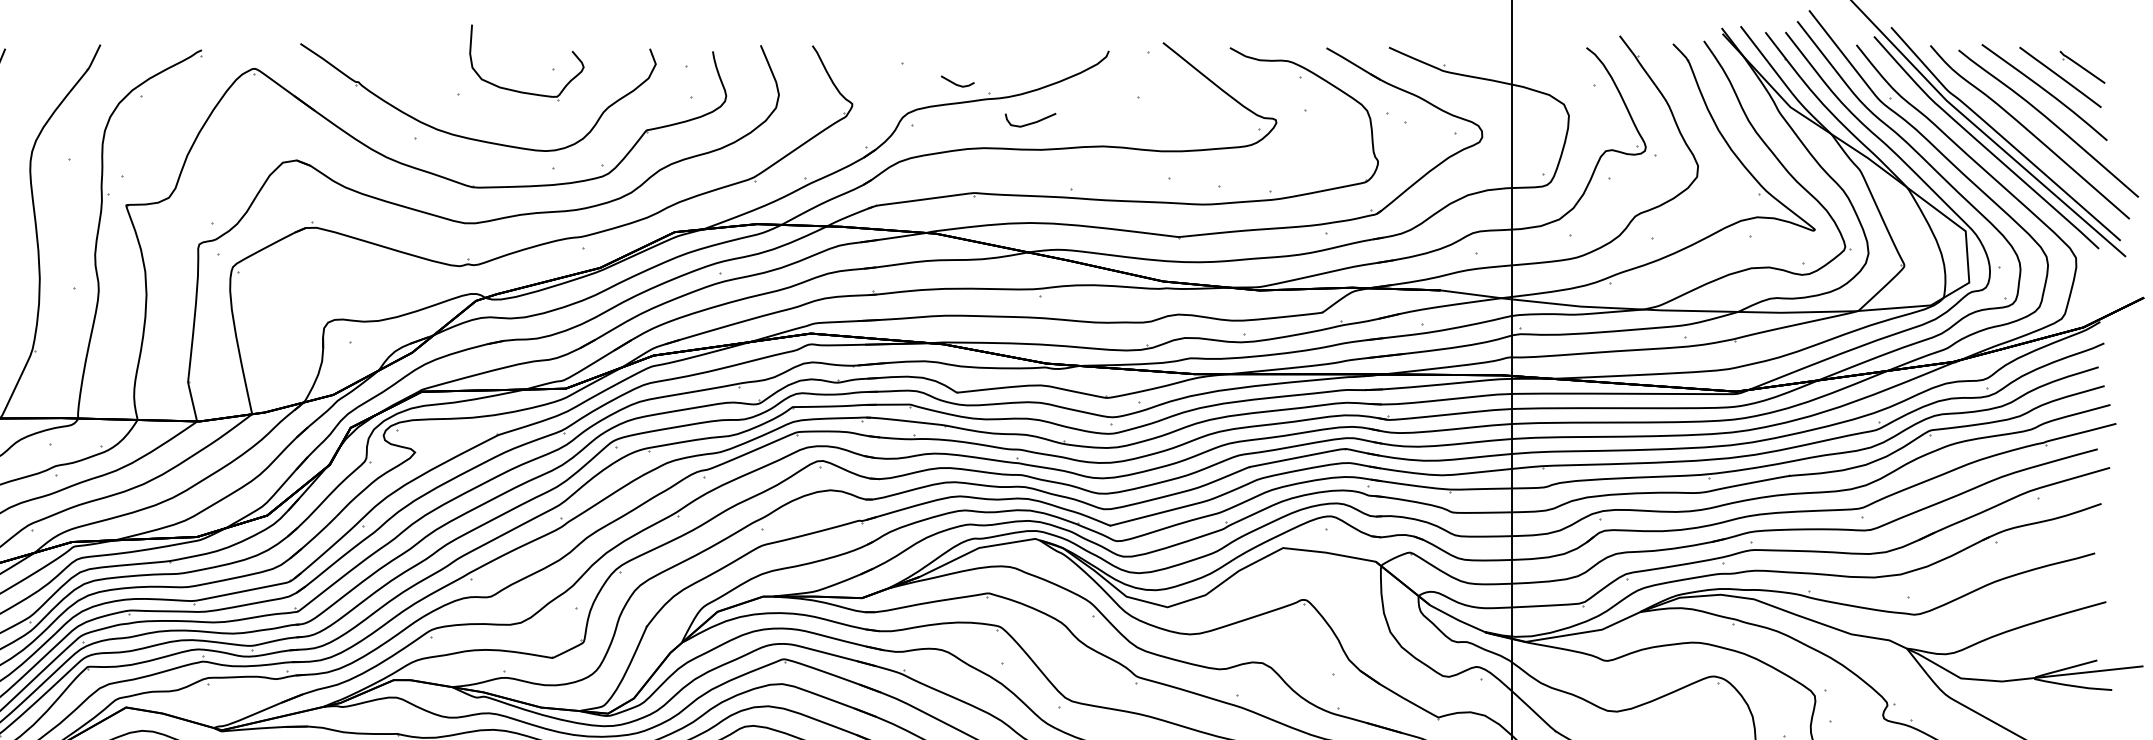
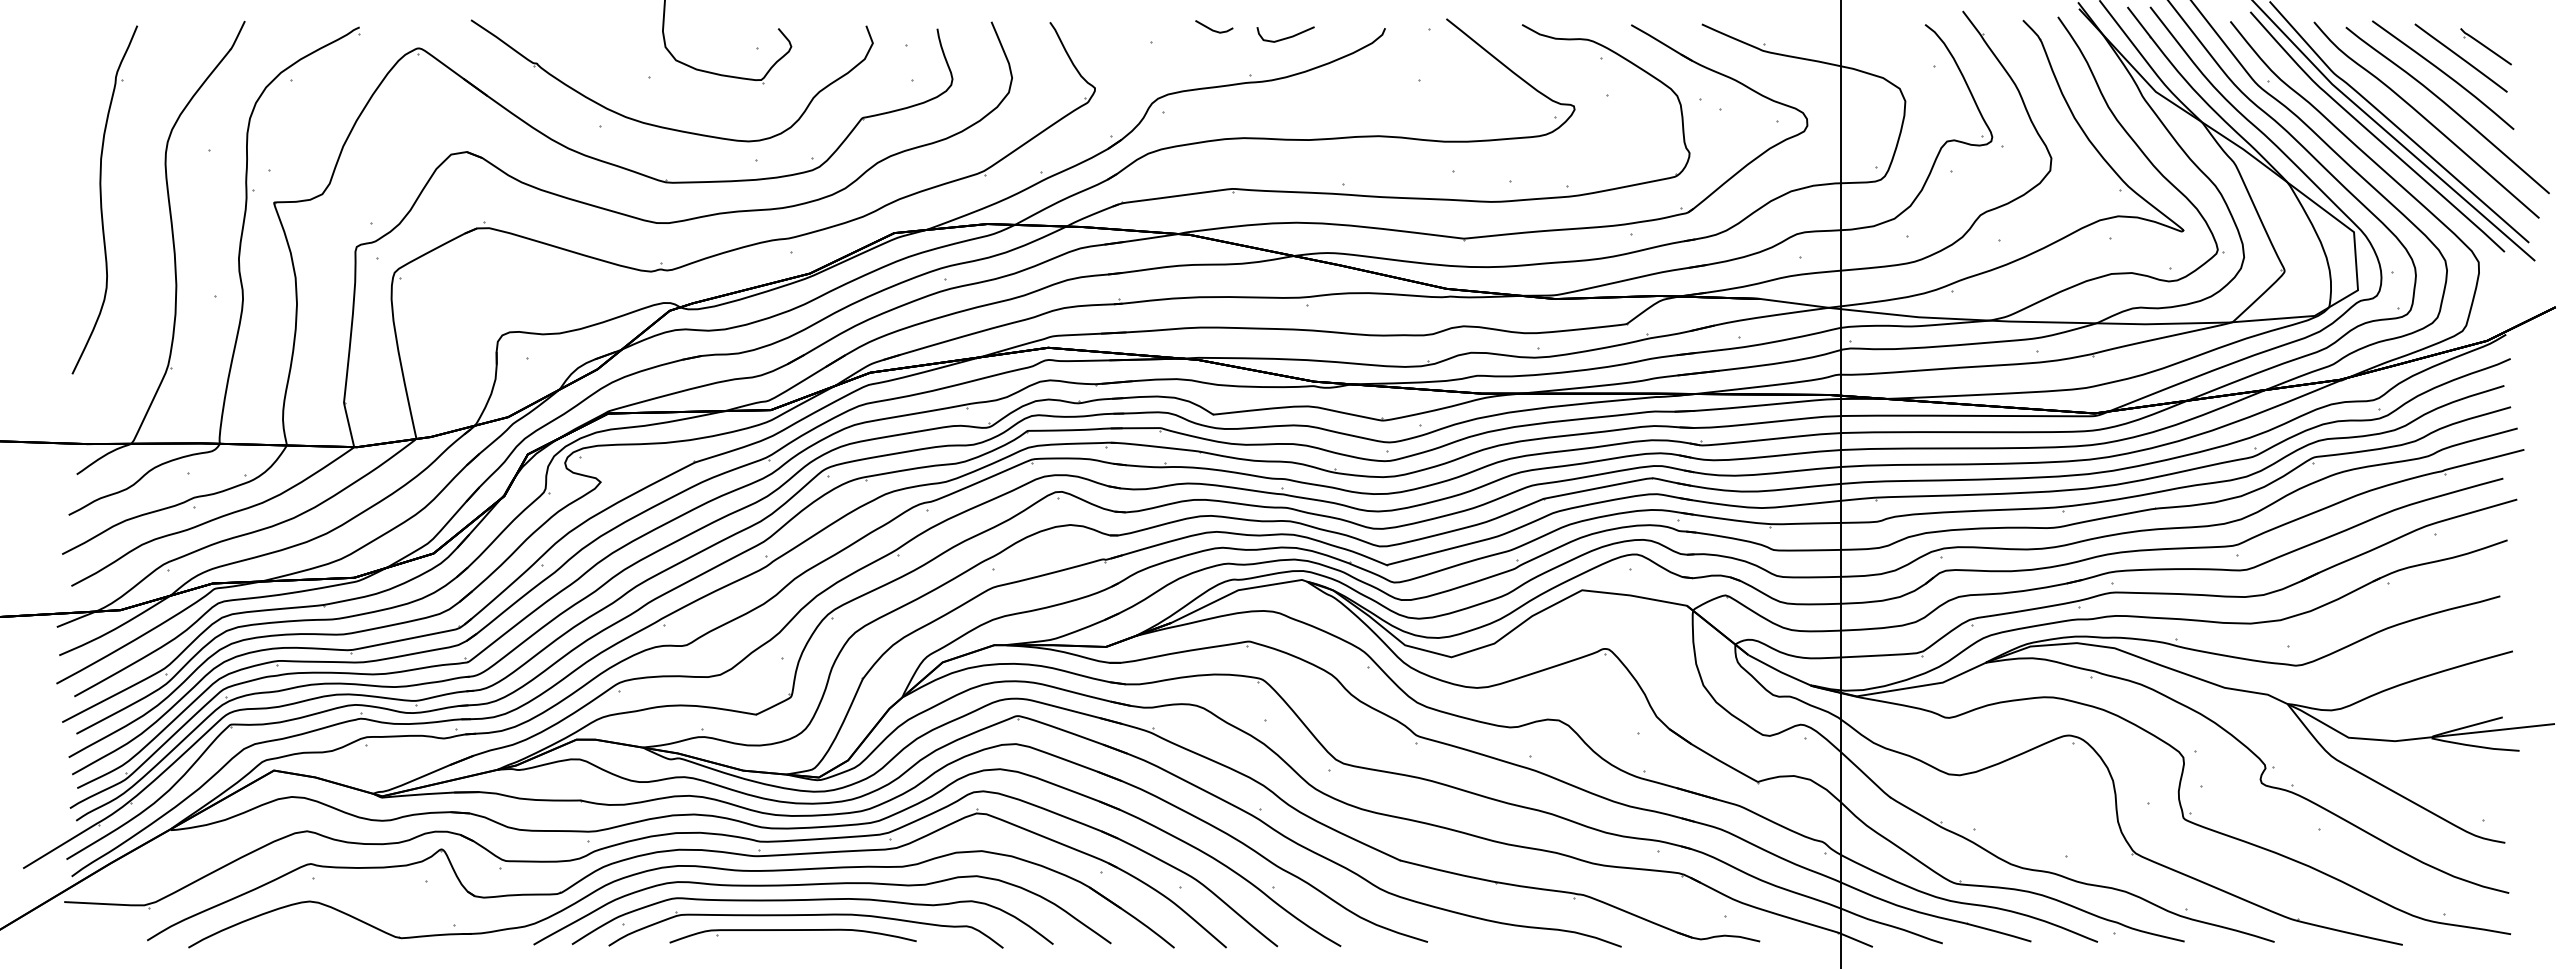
line: (957, 83) -> (1213, 29), moved
curve: (1030, 122) -> (1285, 37), moved

